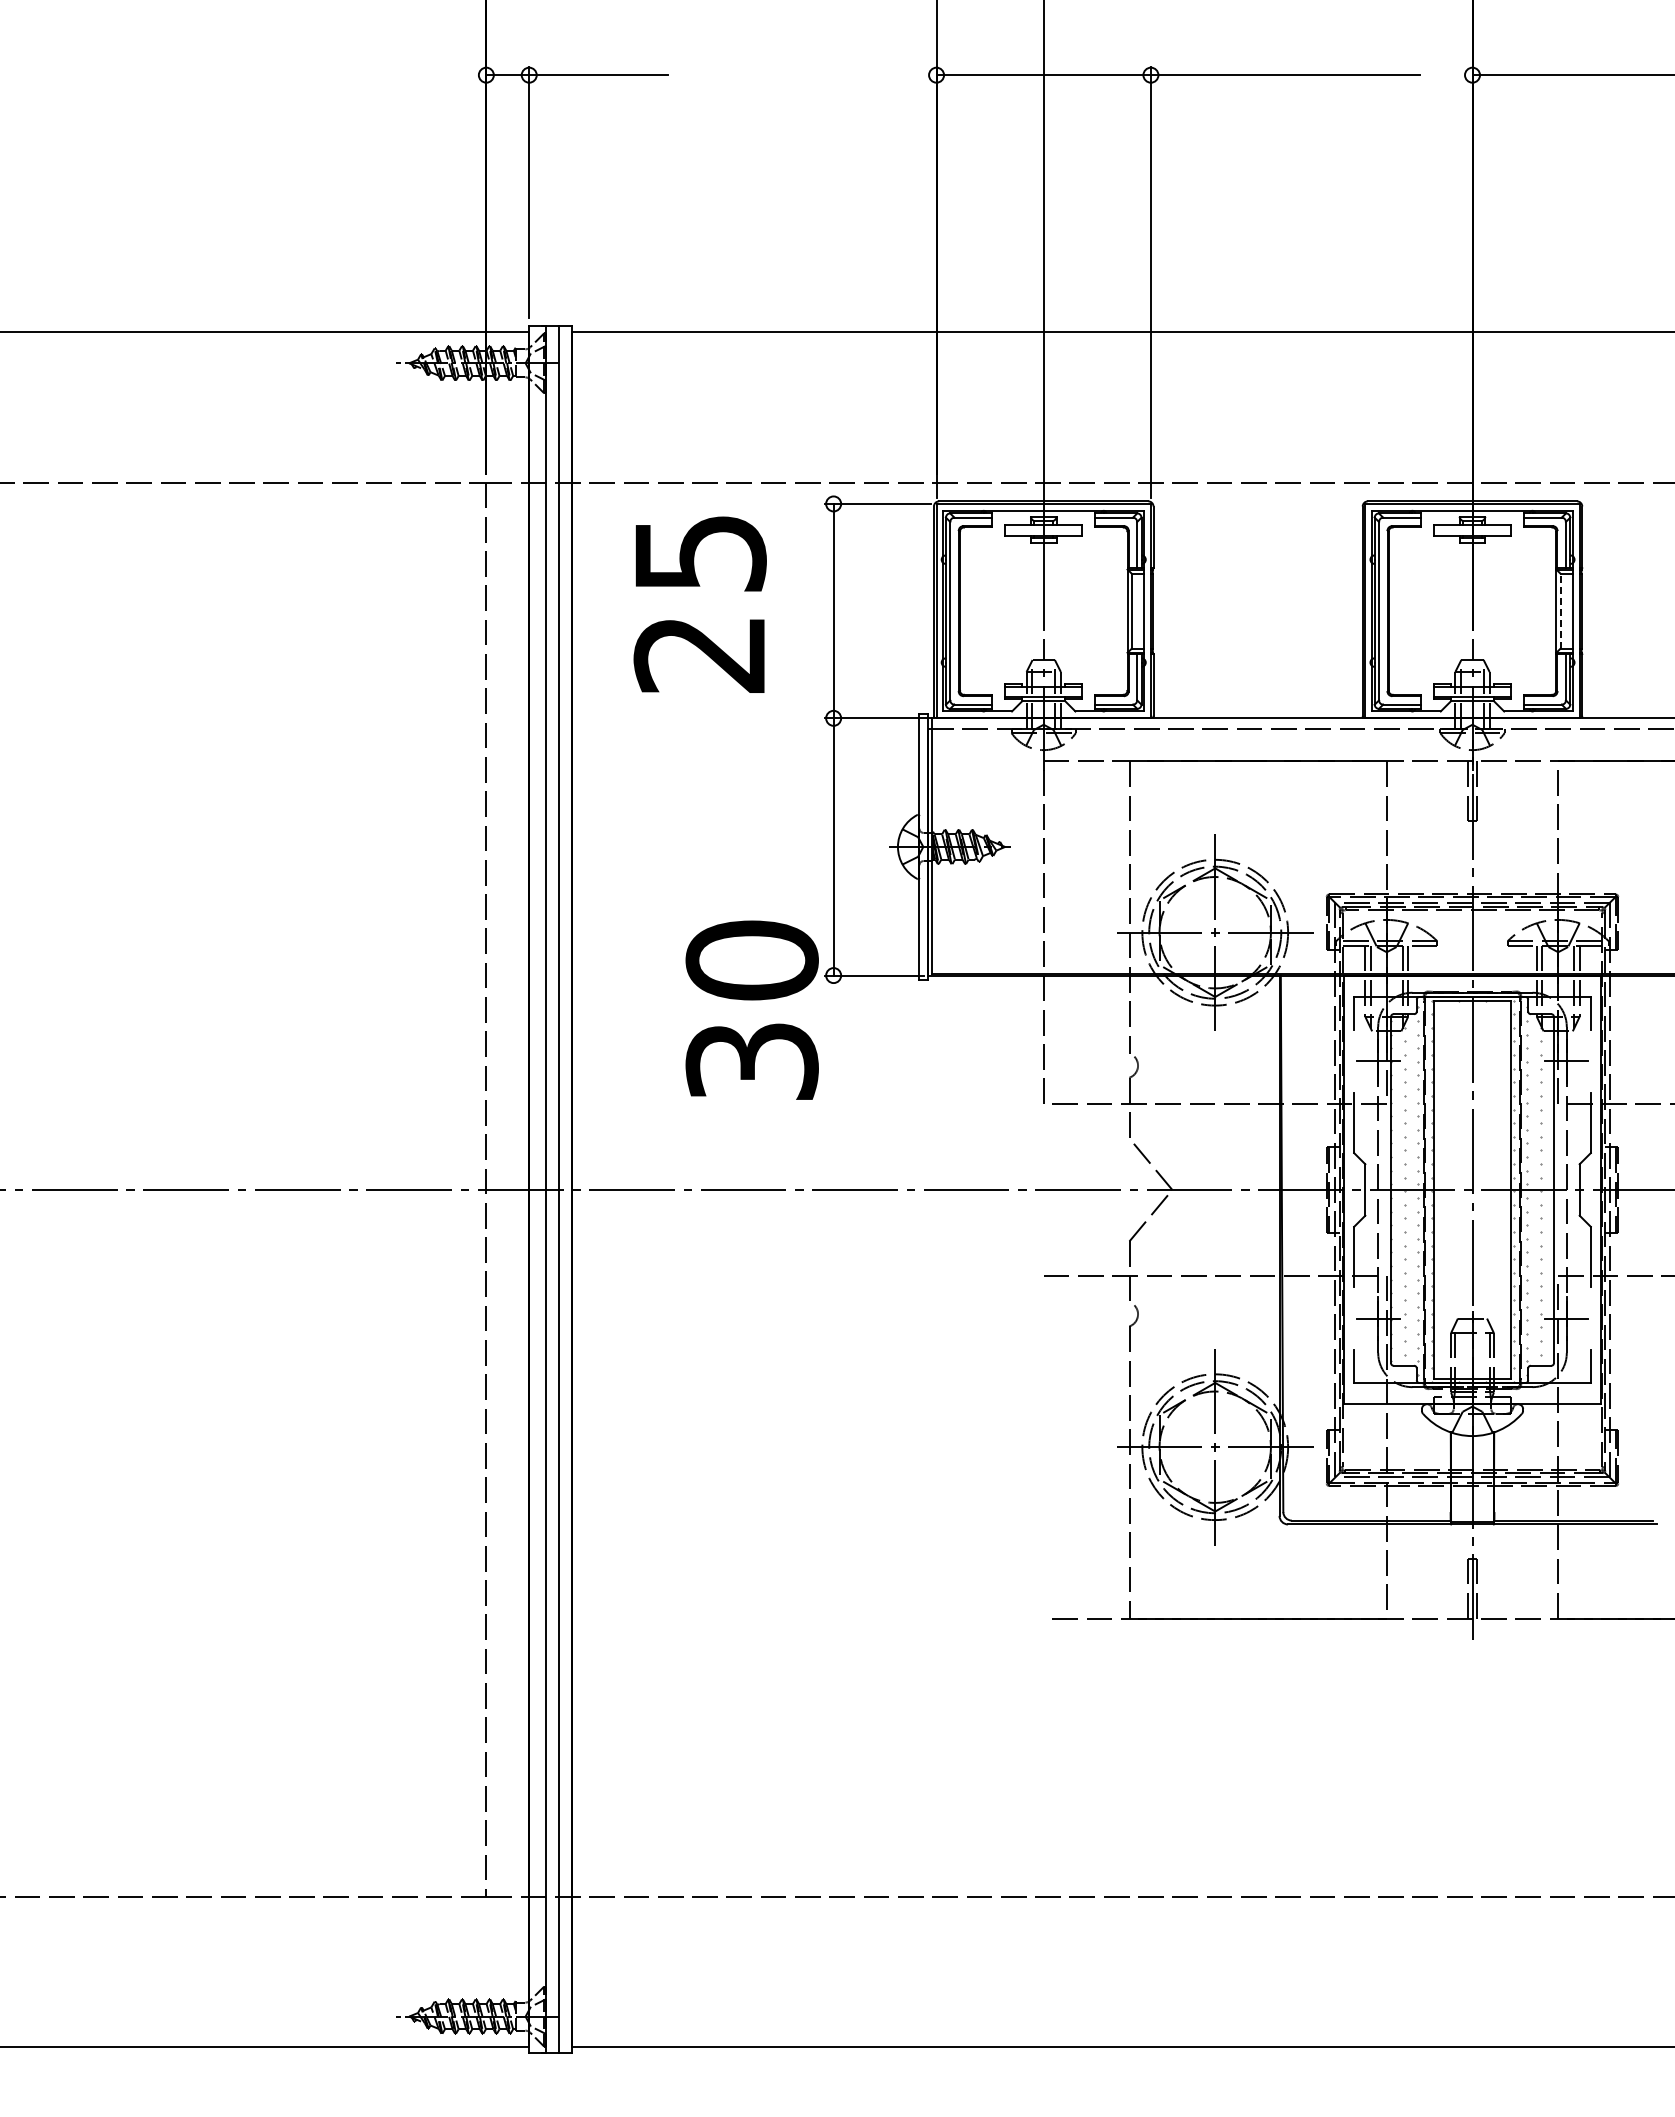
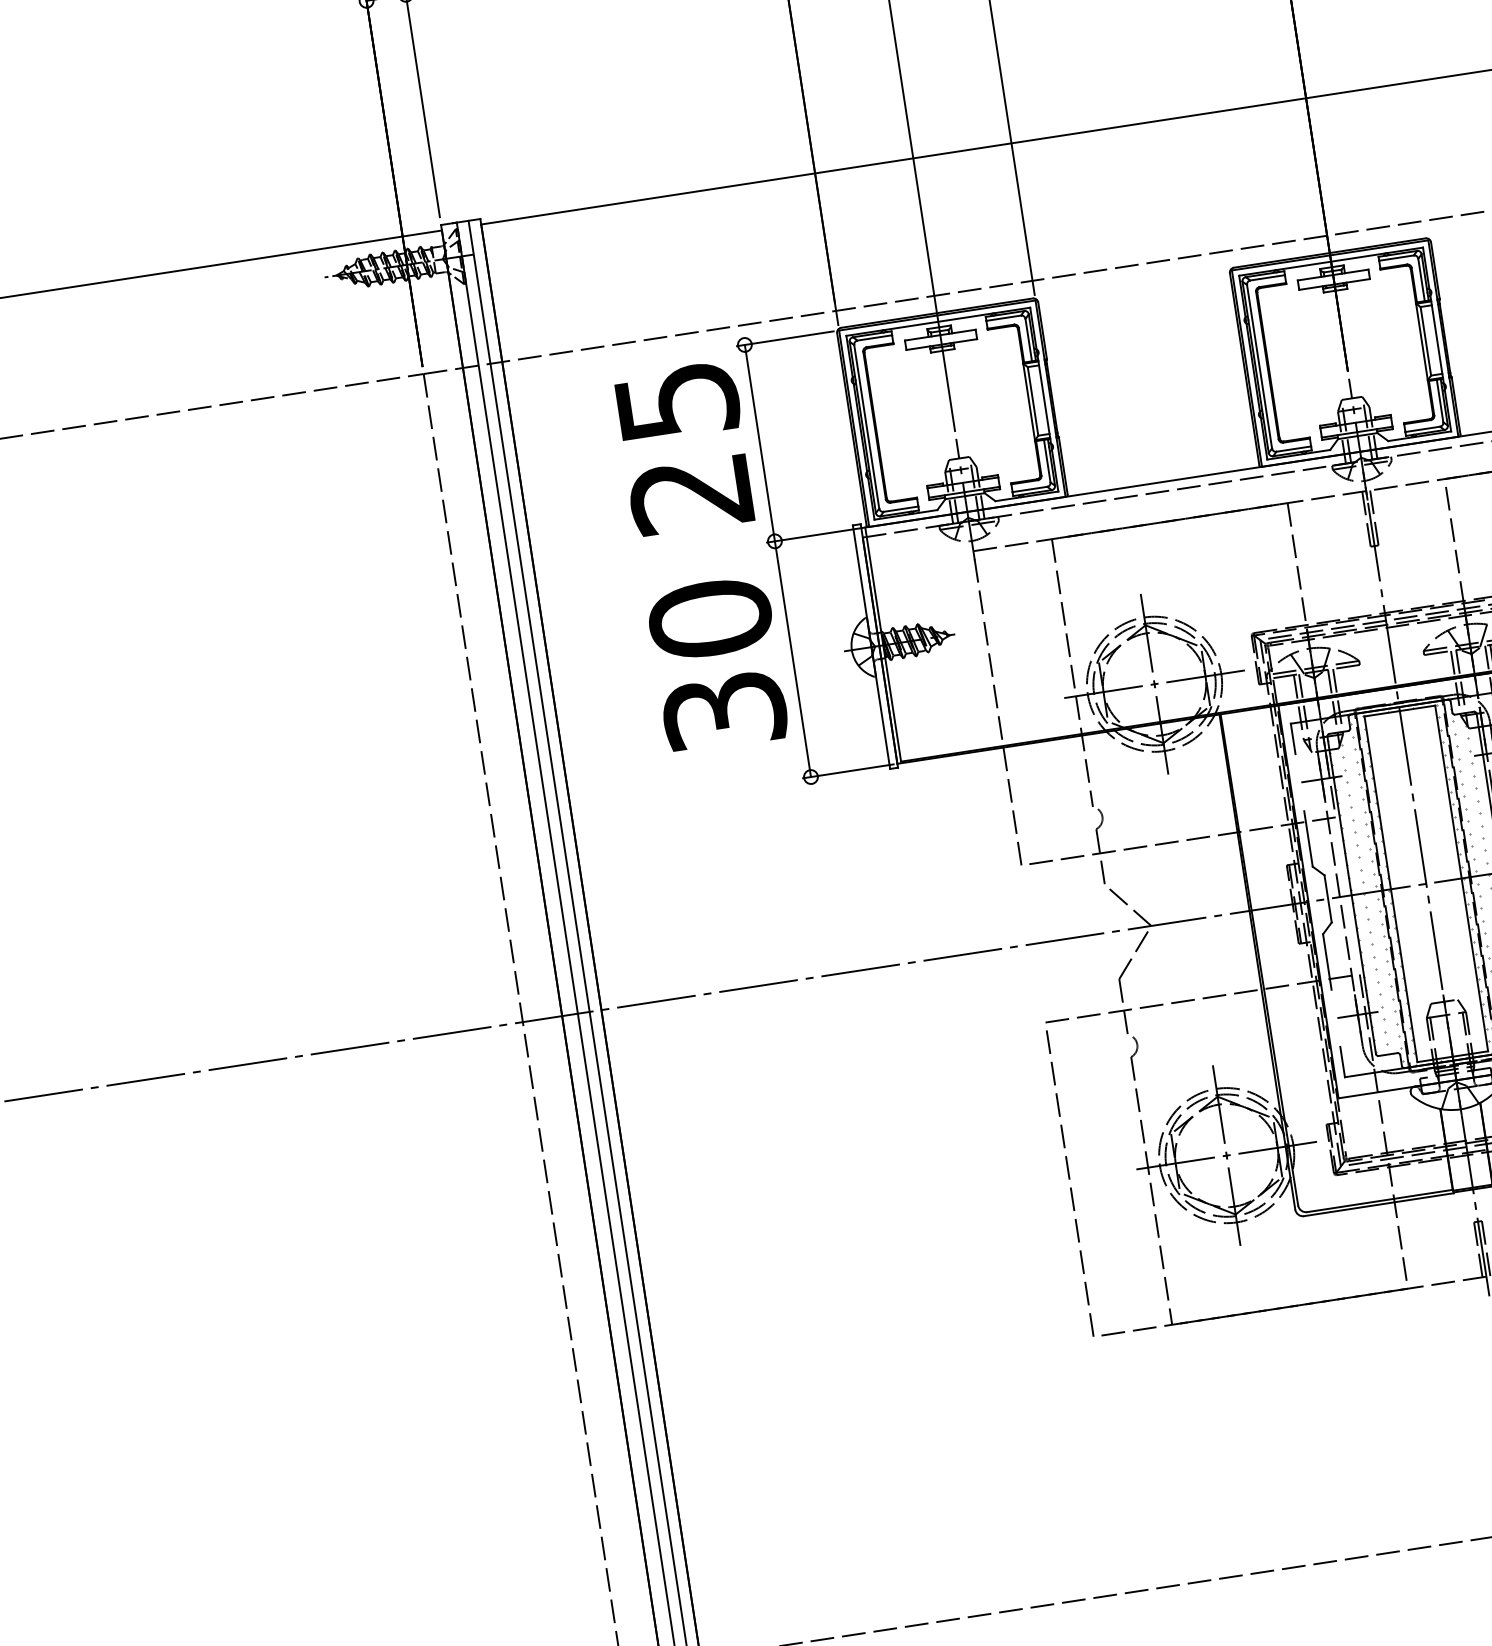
text: (699, 604) -> (683, 448), moved
line: (1560, 610) -> (1425, 340), dashed -> solid
text: (751, 1009) -> (716, 663), moved
line: (1043, 1446) -> (1069, 1179), added

